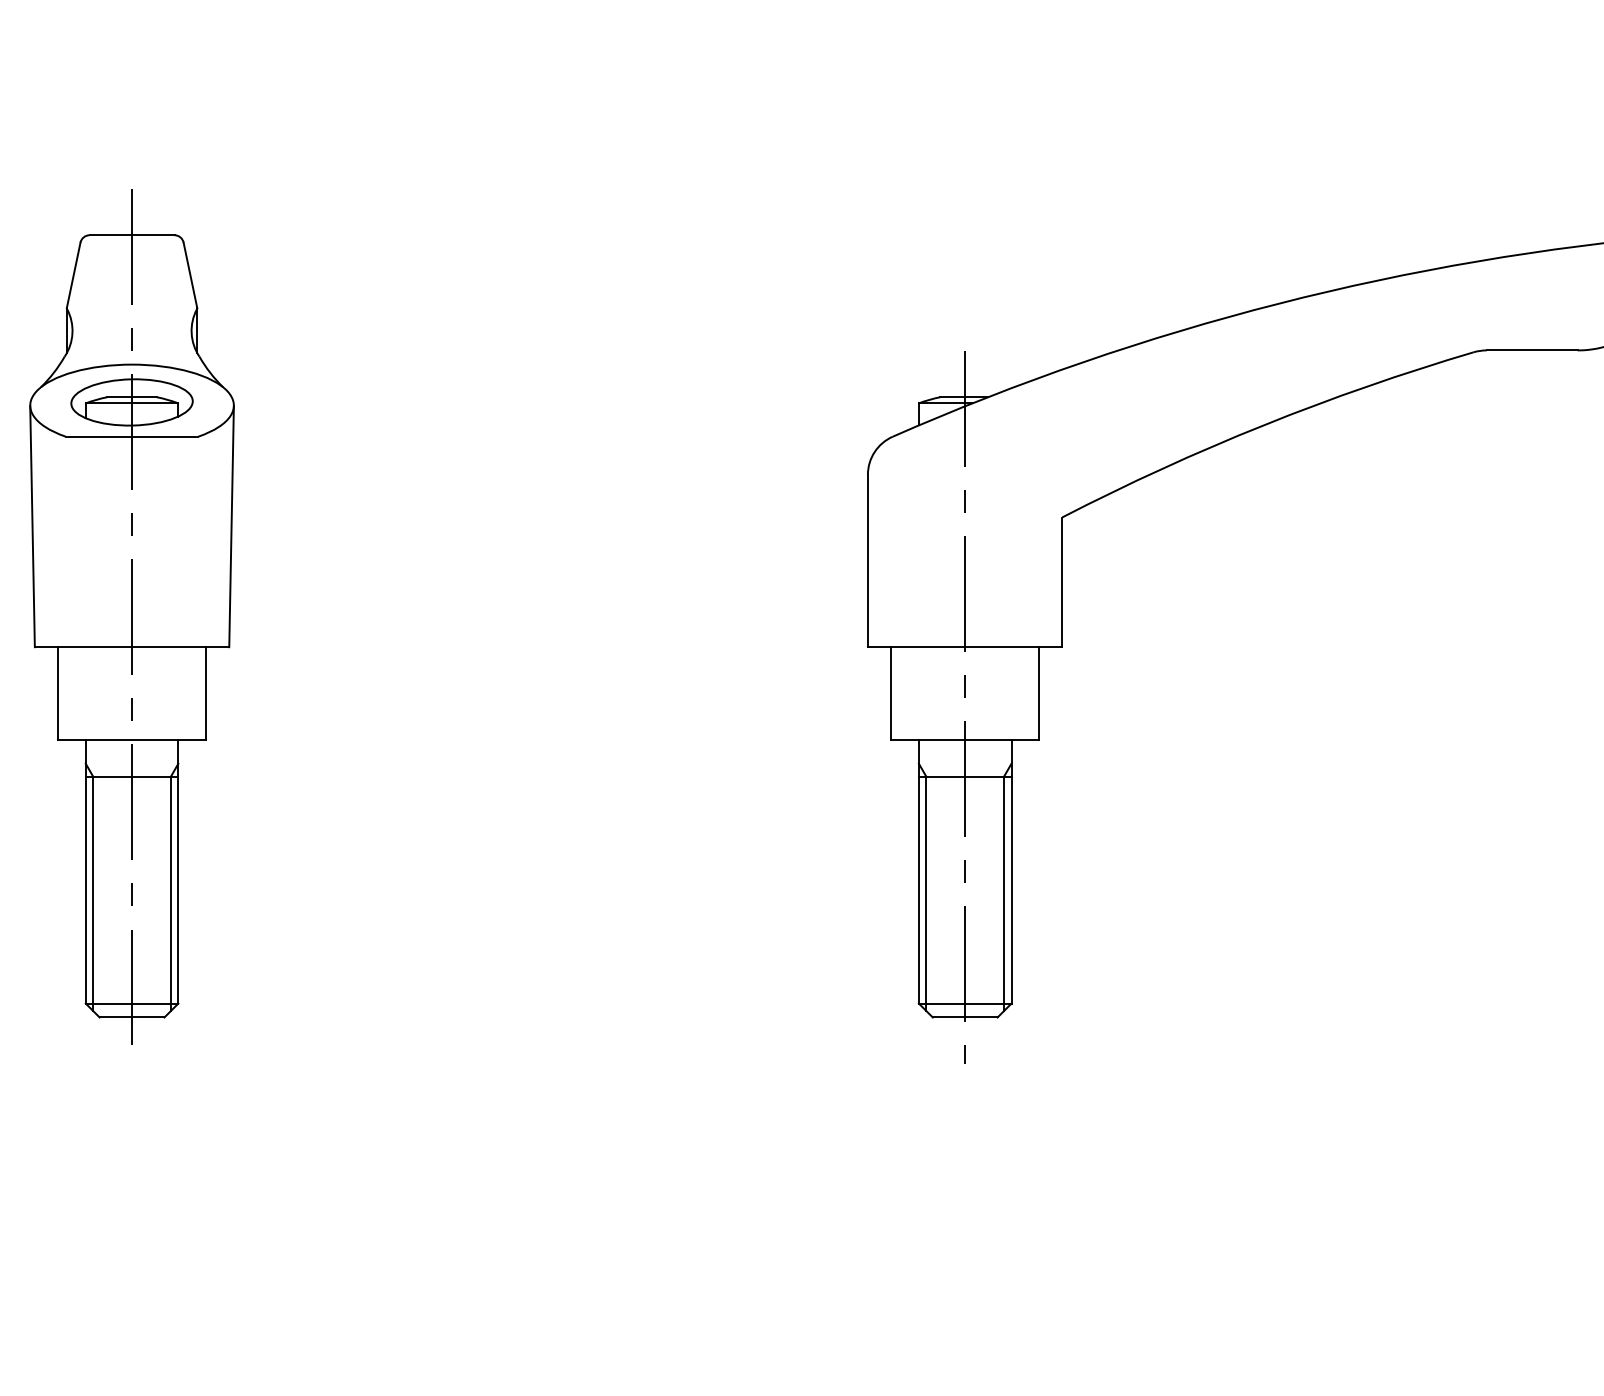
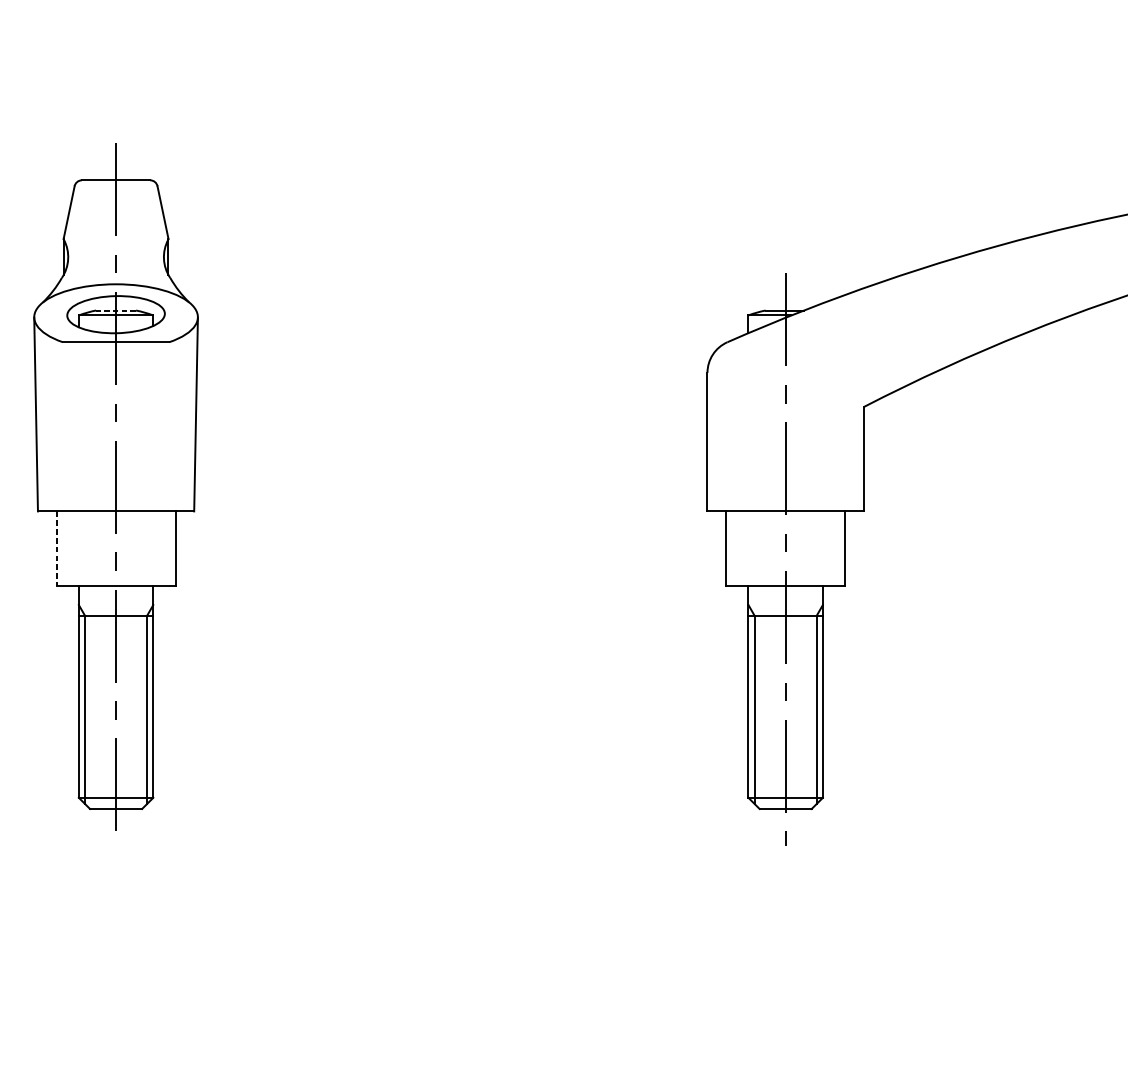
line: (132, 397) -> (116, 310), solid -> dashed
line: (58, 693) -> (56, 548), solid -> dashed

